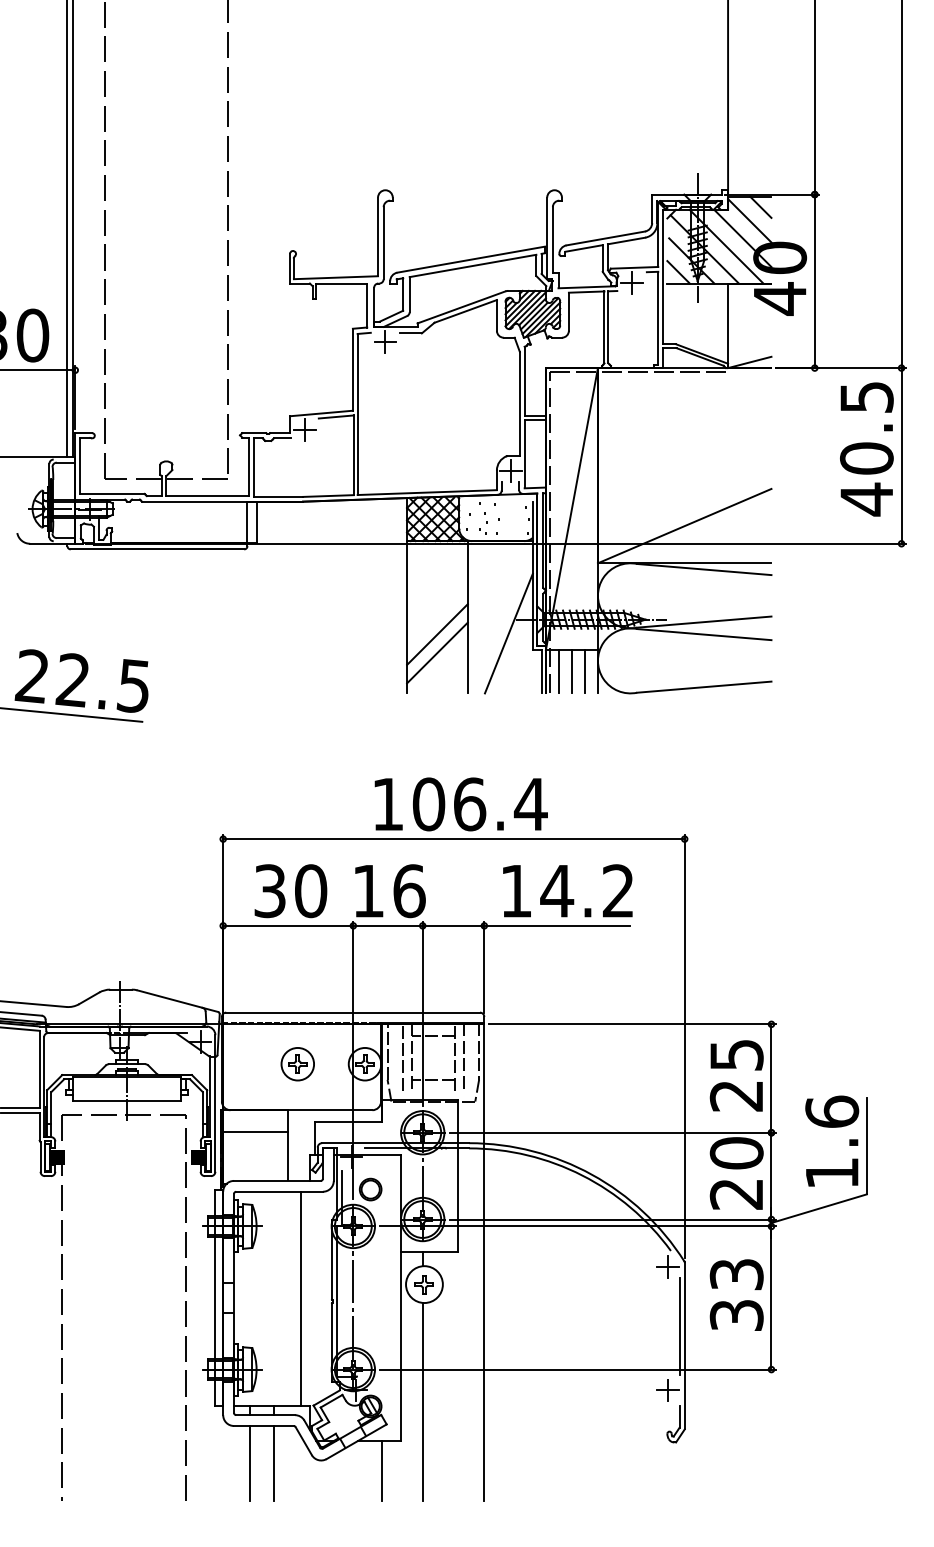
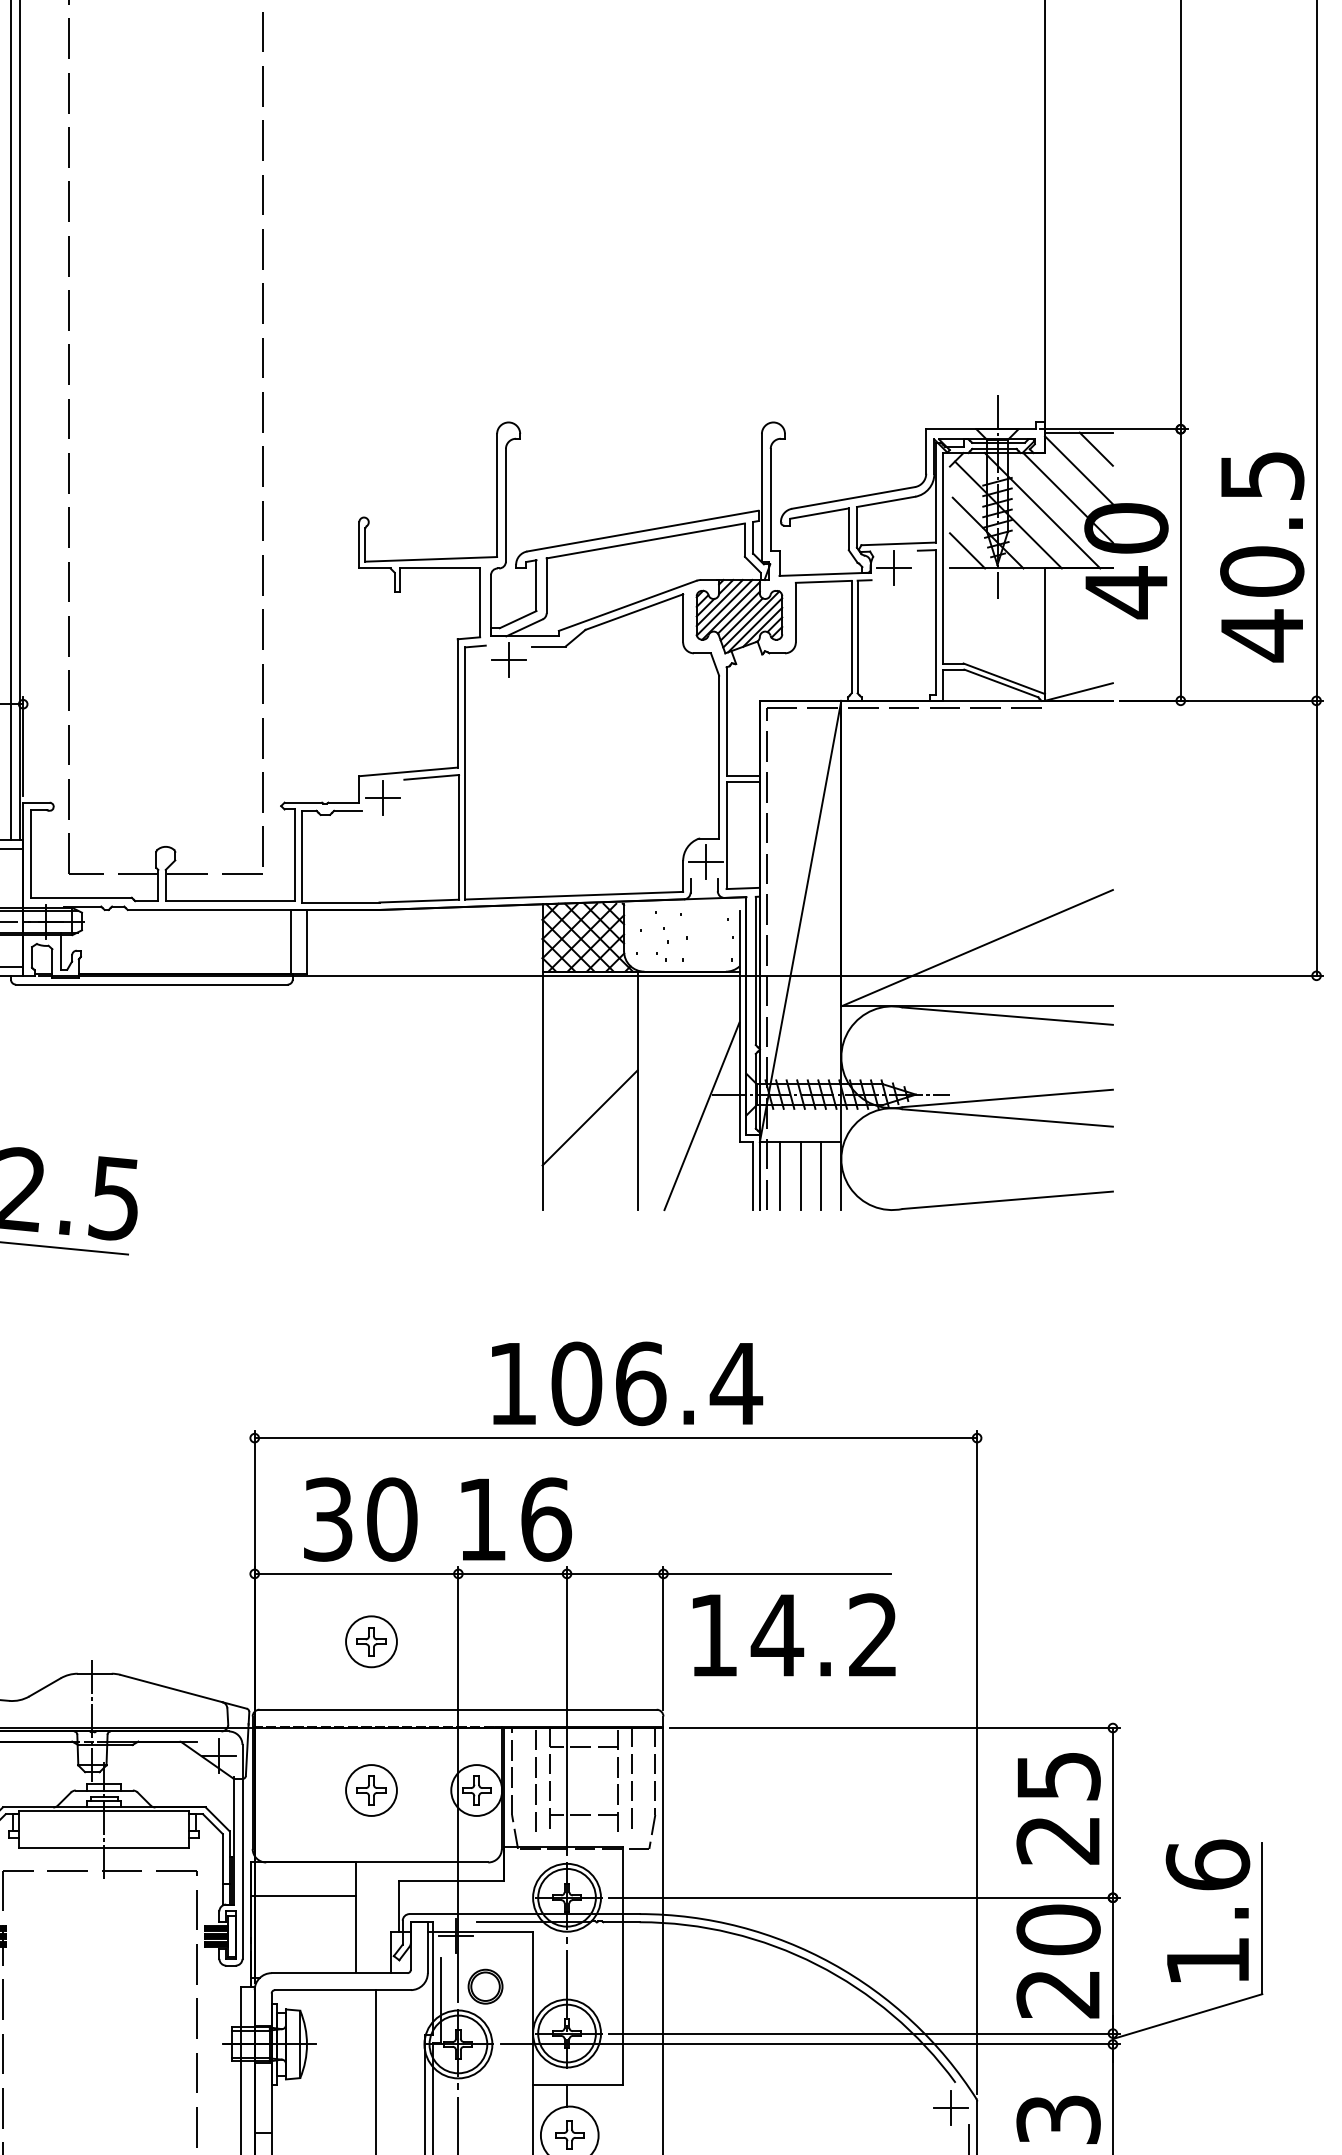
text: (866, 449) -> (1261, 557), moved
line: (437, 652) -> (590, 1146), removed
text: (567, 890) -> (793, 1634), moved
part: (297, 969) -> (371, 1642), added

